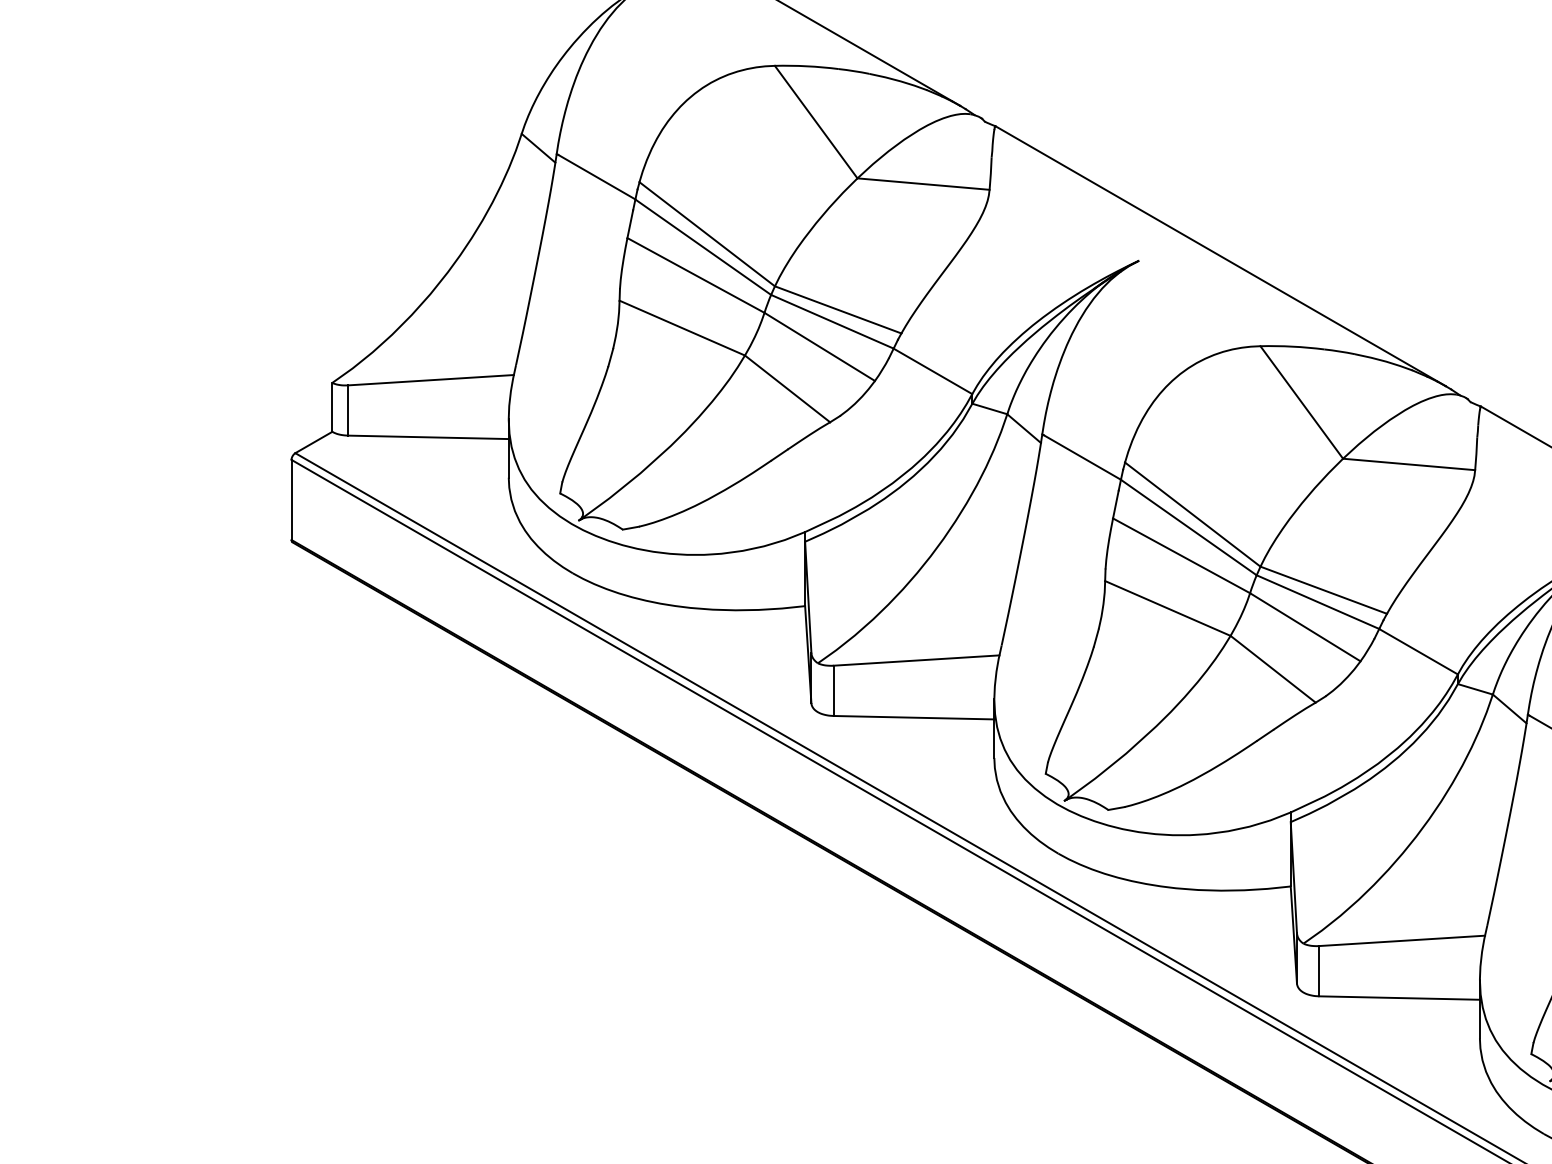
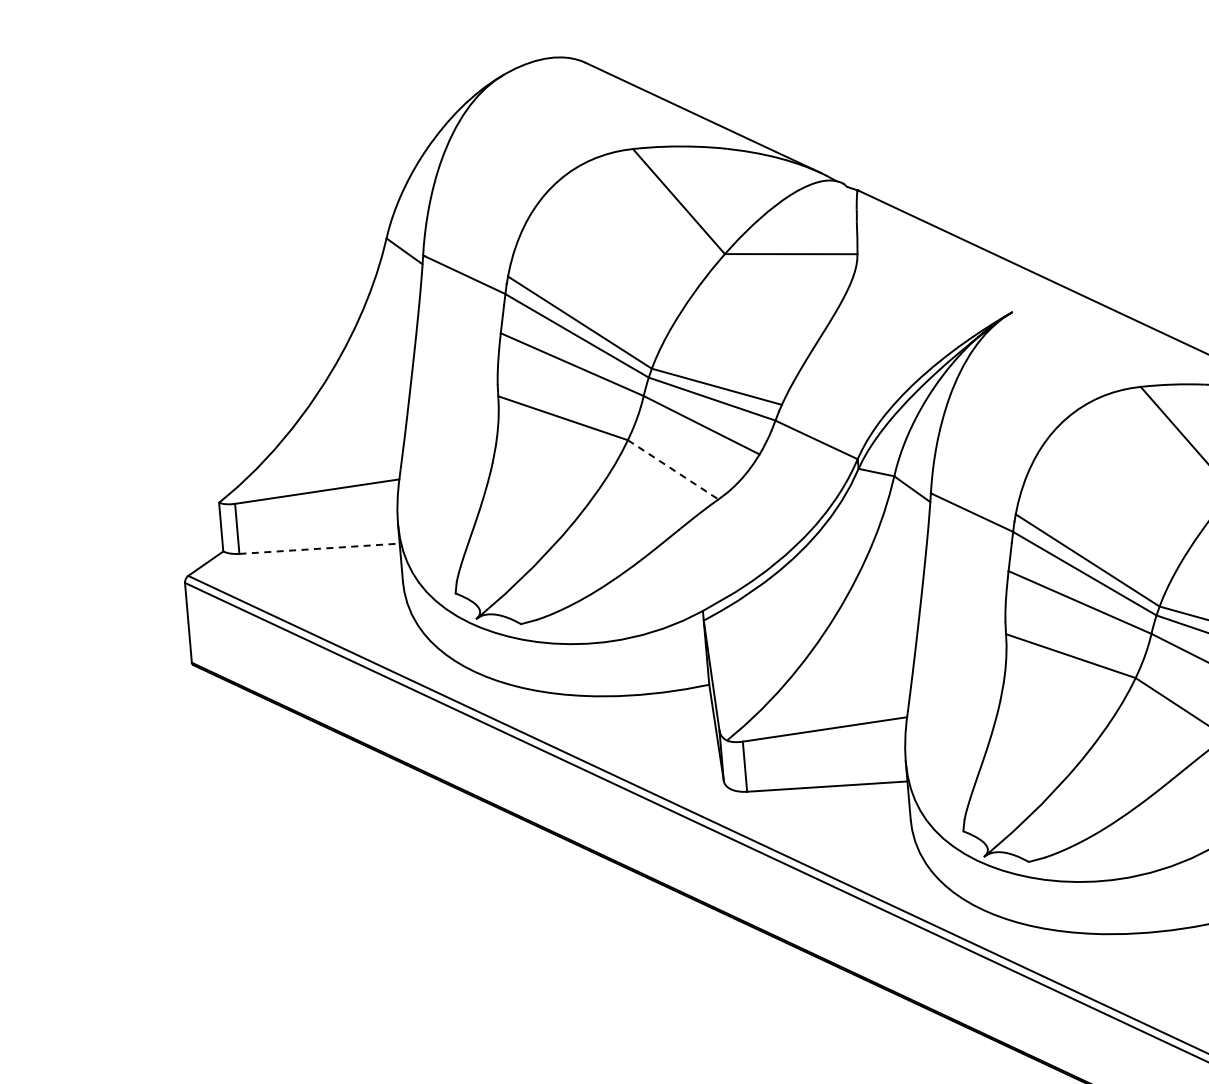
line: (787, 389) -> (673, 470), solid -> dashed
line: (428, 437) -> (319, 548), solid -> dashed

